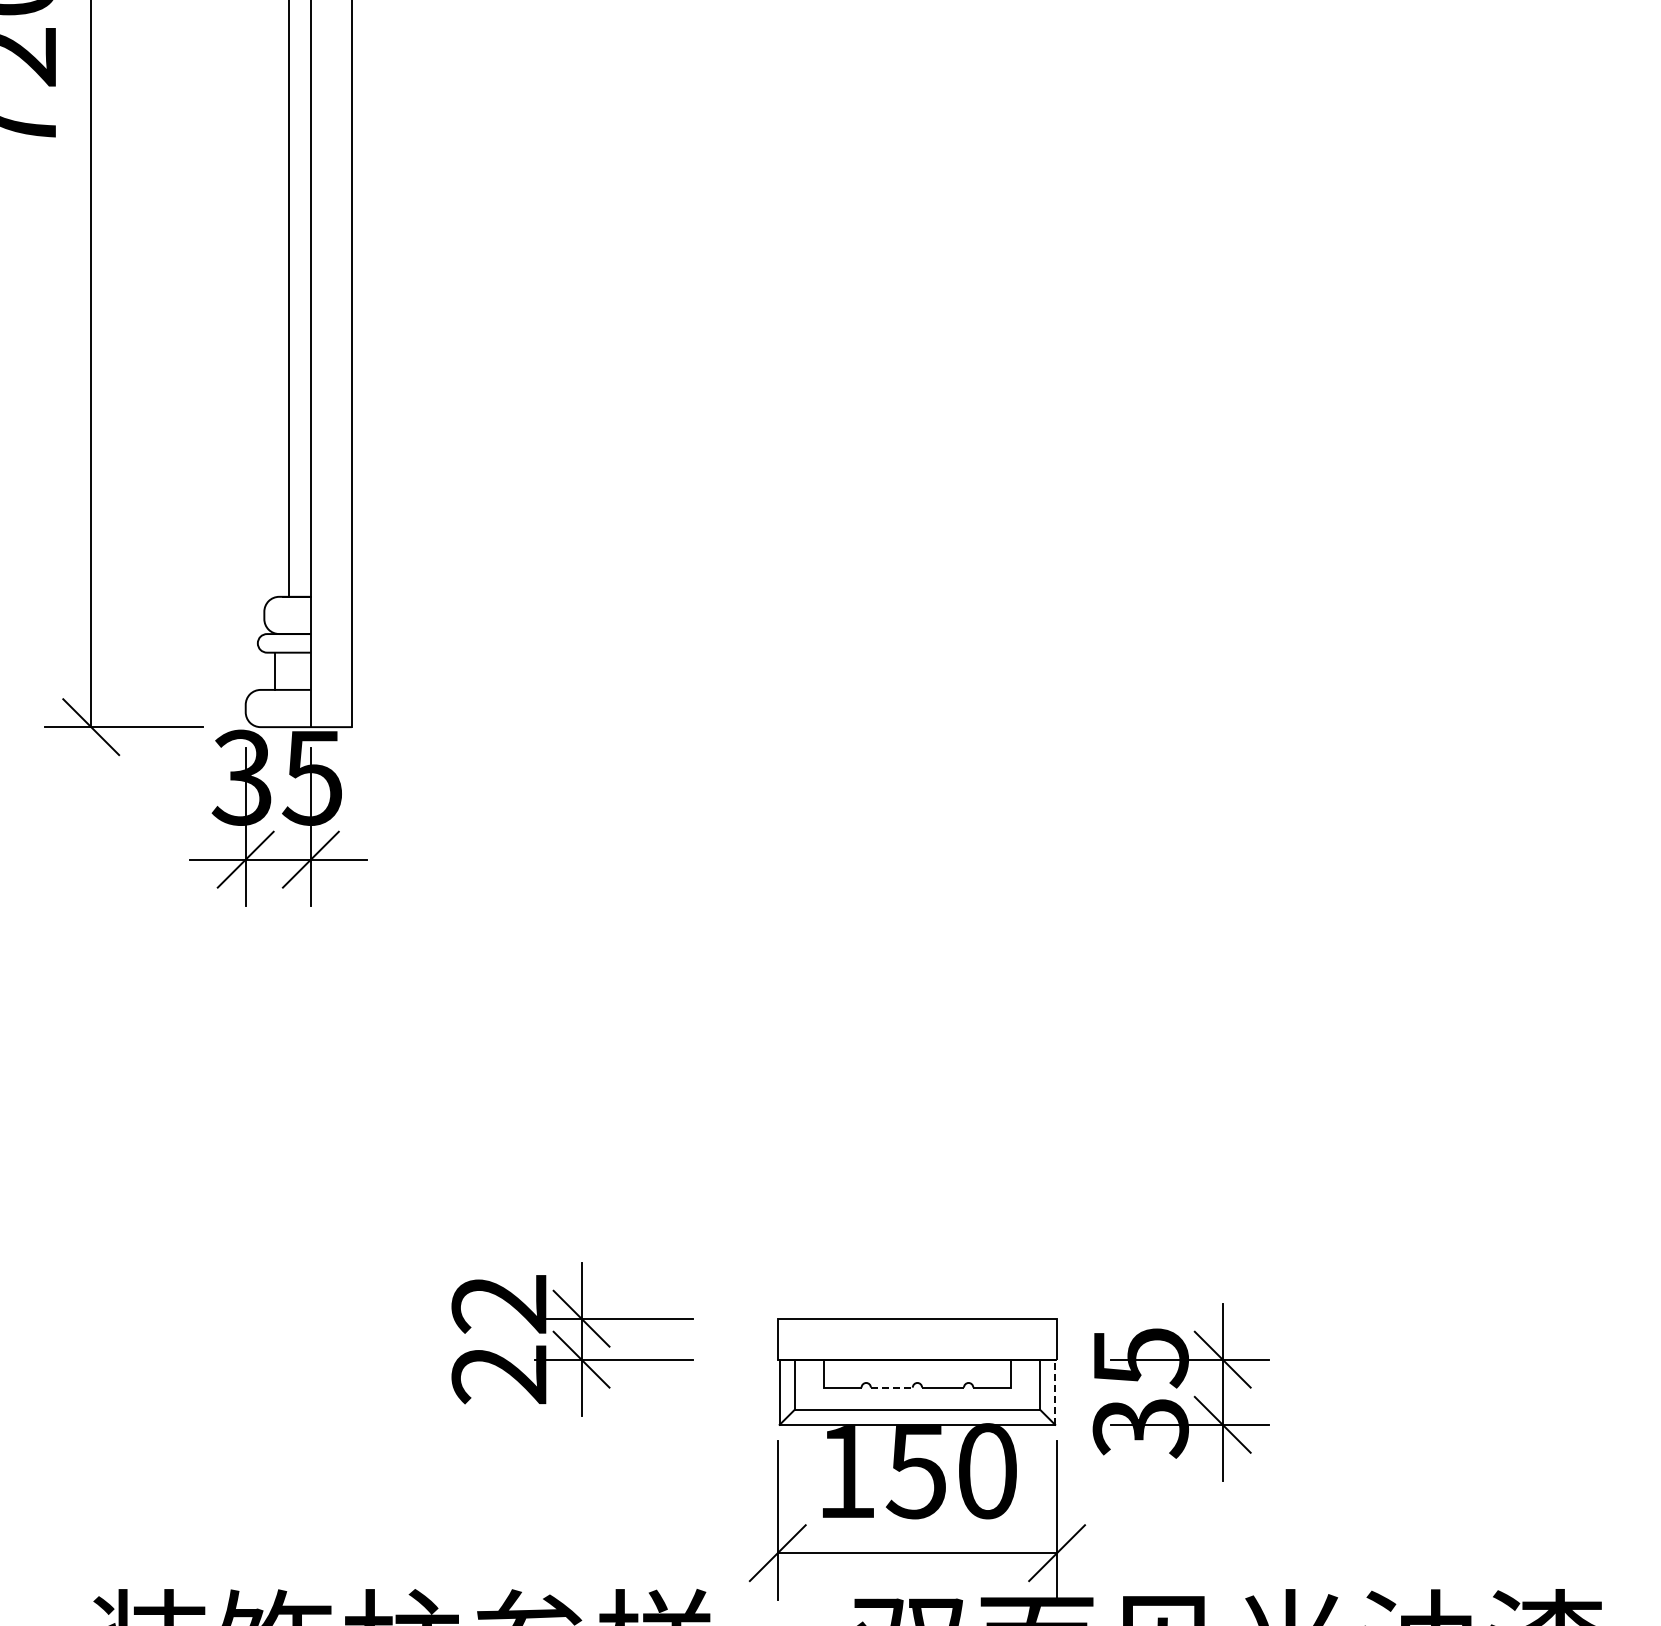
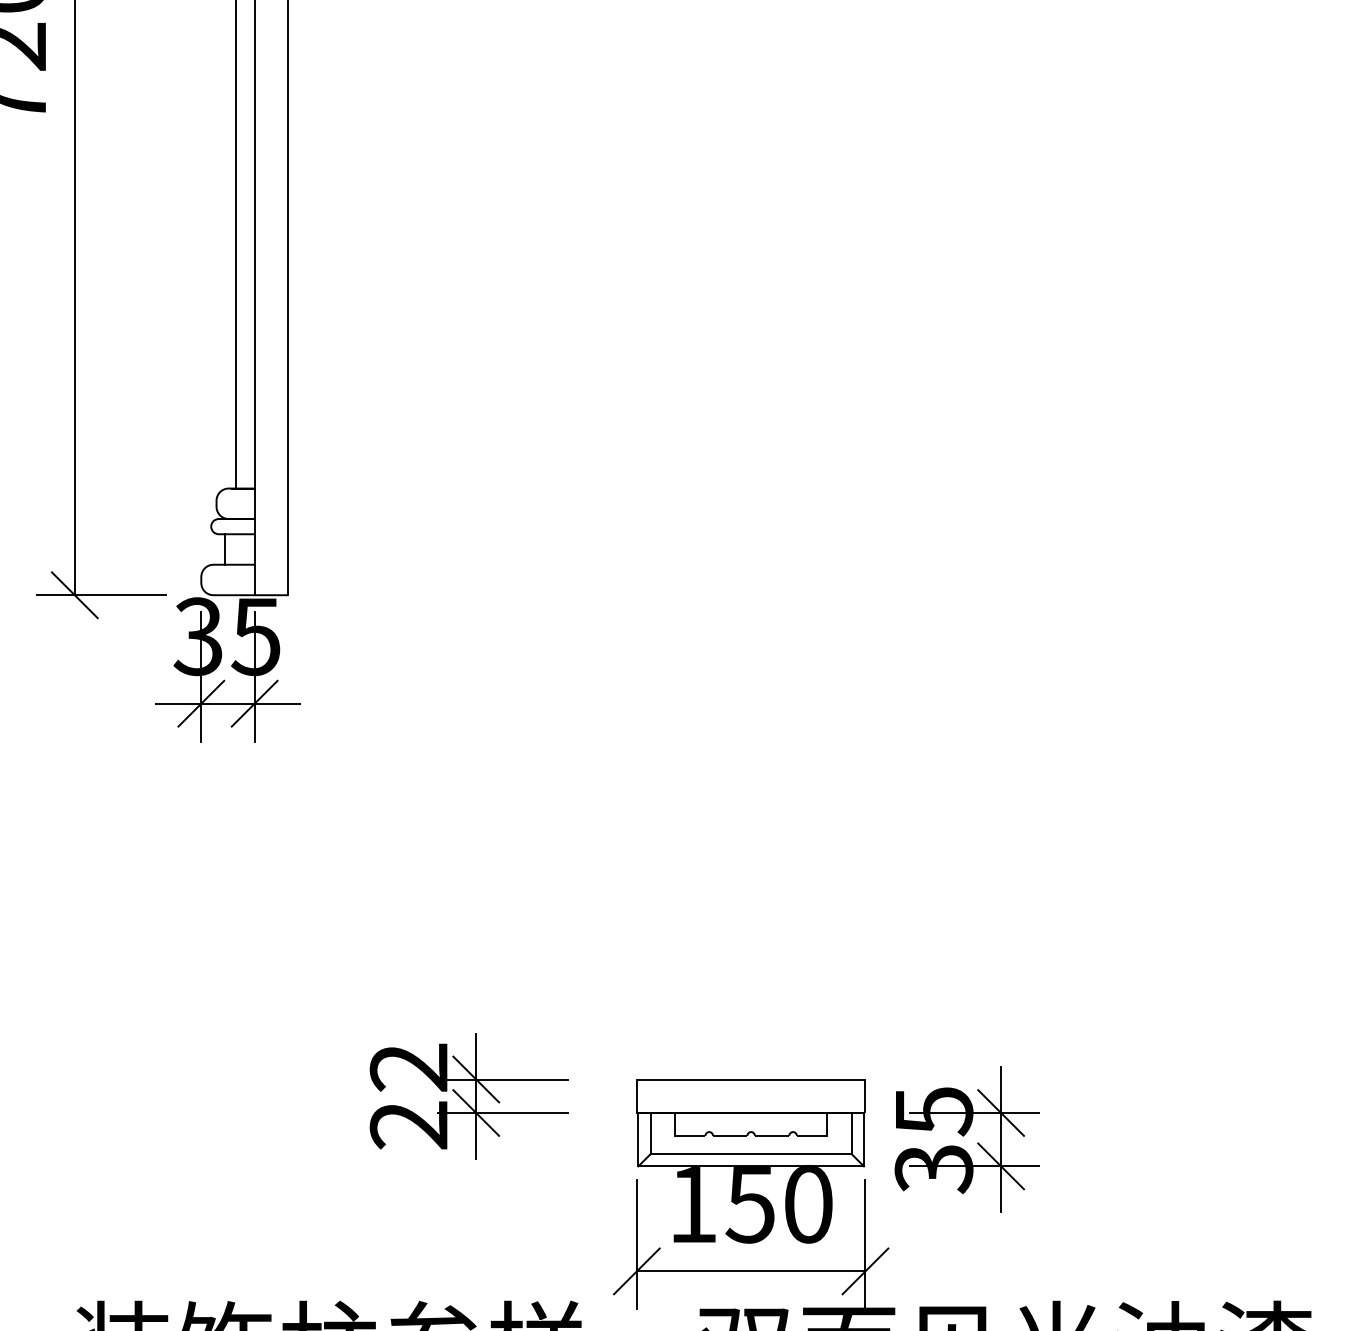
line: (891, 1387) -> (729, 1135), dashed -> solid
line: (1055, 1392) -> (864, 1139), dashed -> solid

